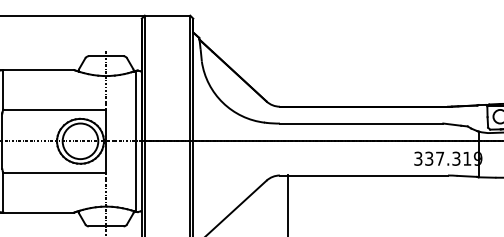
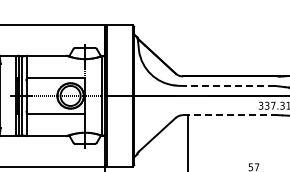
line: (360, 122) -> (228, 85), solid -> dashed
line: (362, 176) -> (229, 115), solid -> dashed

